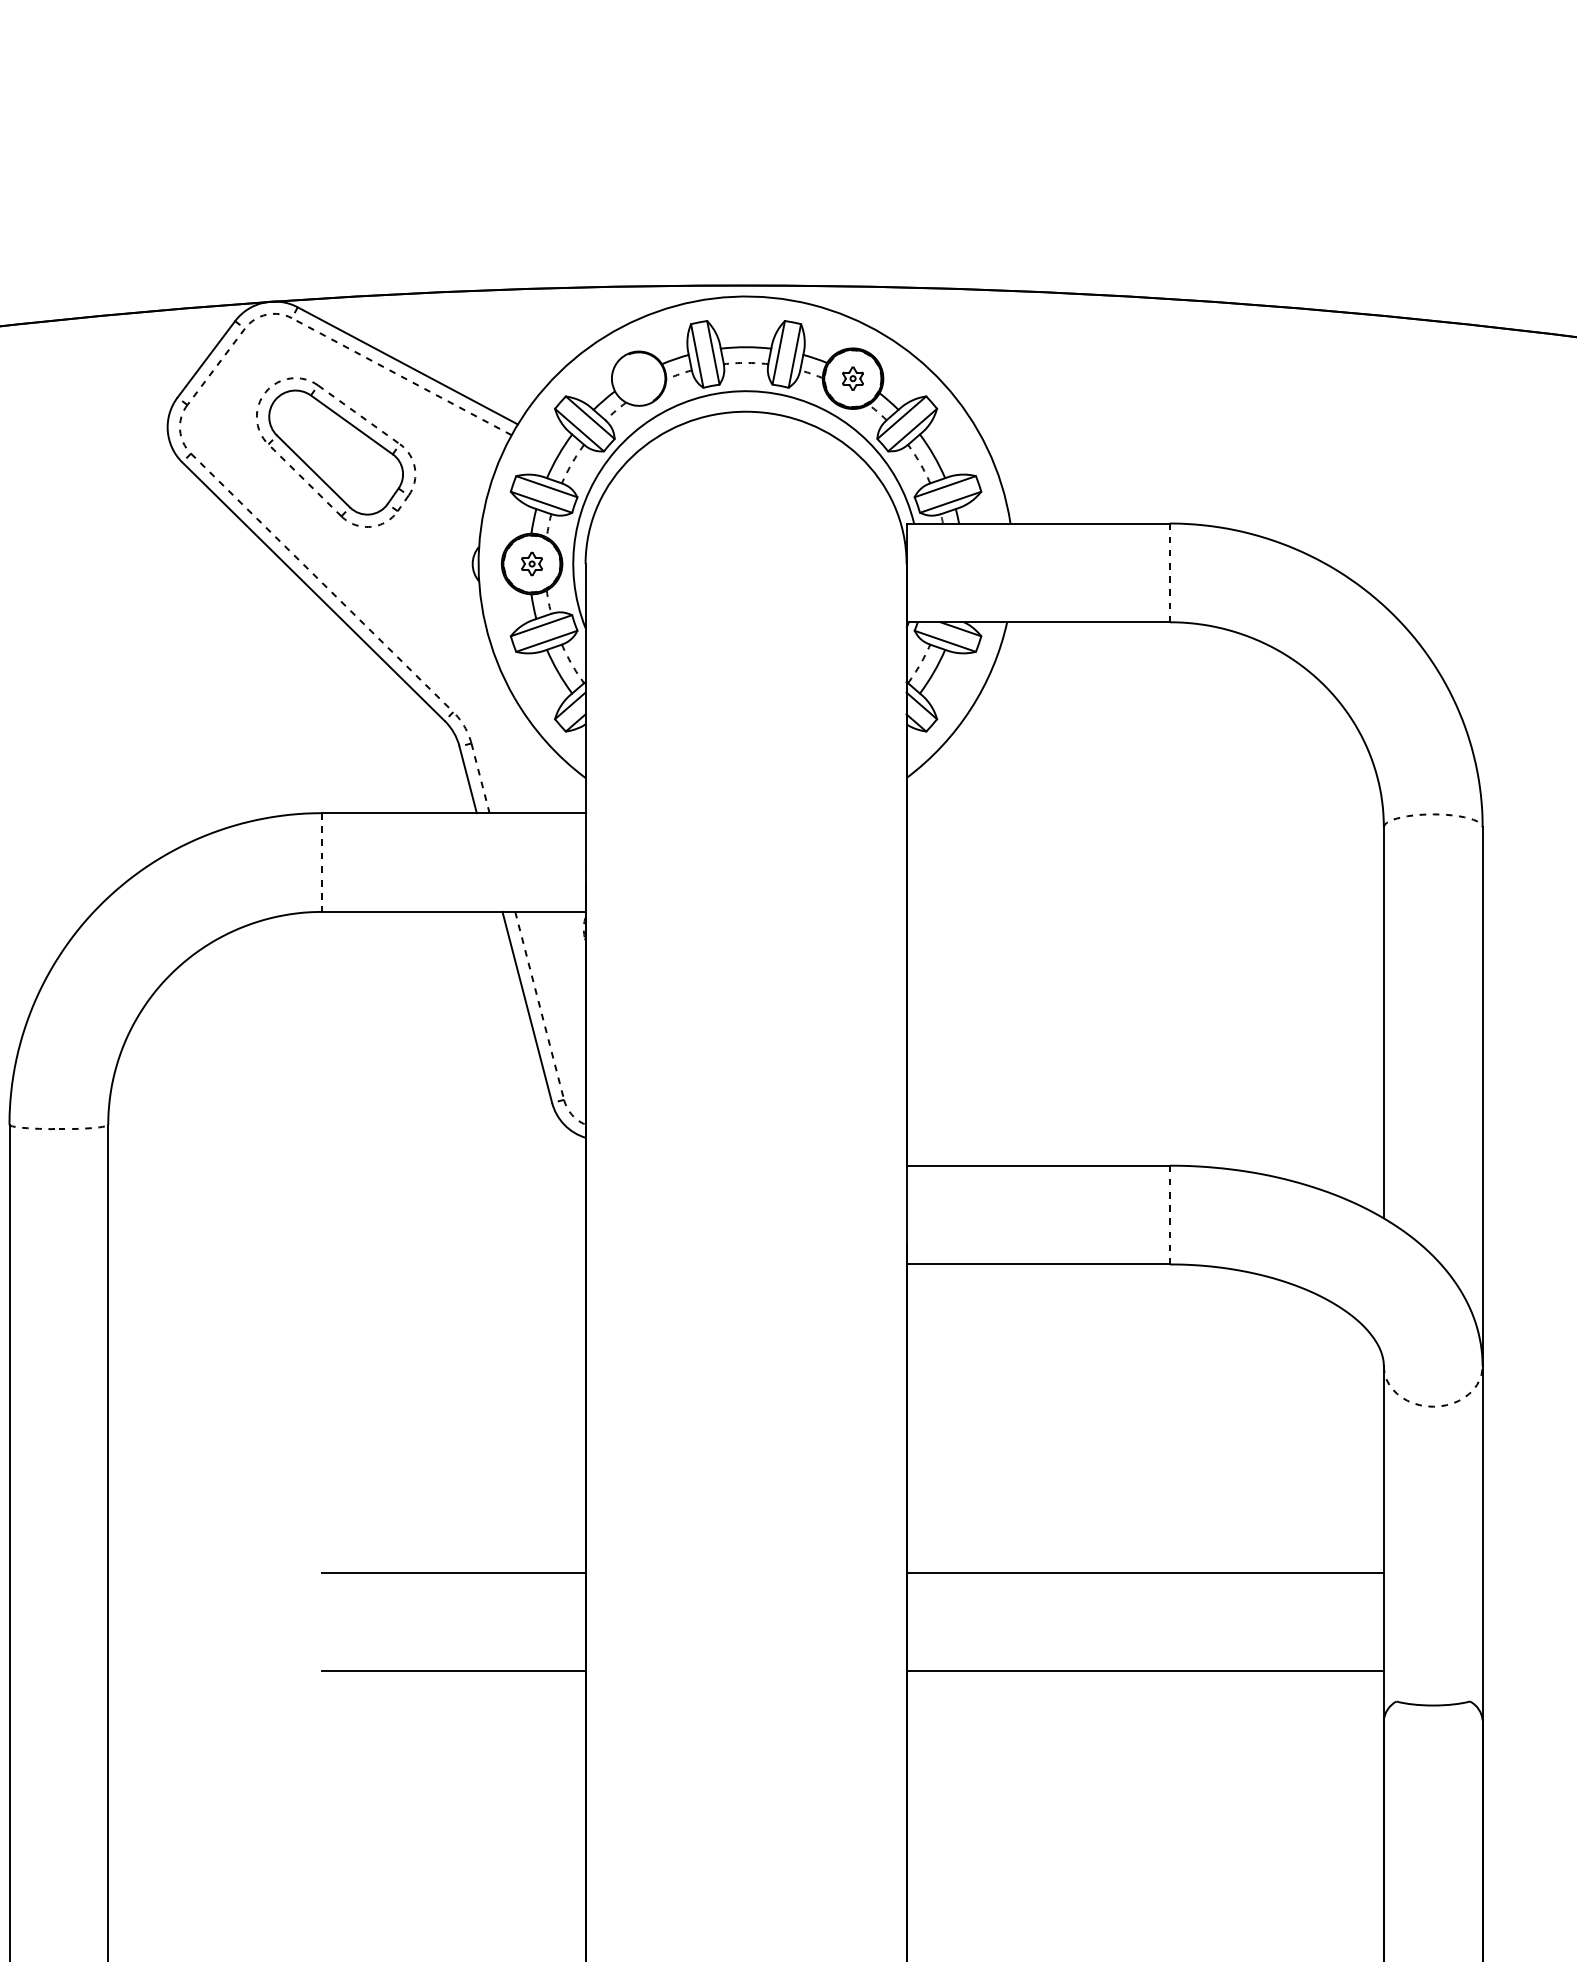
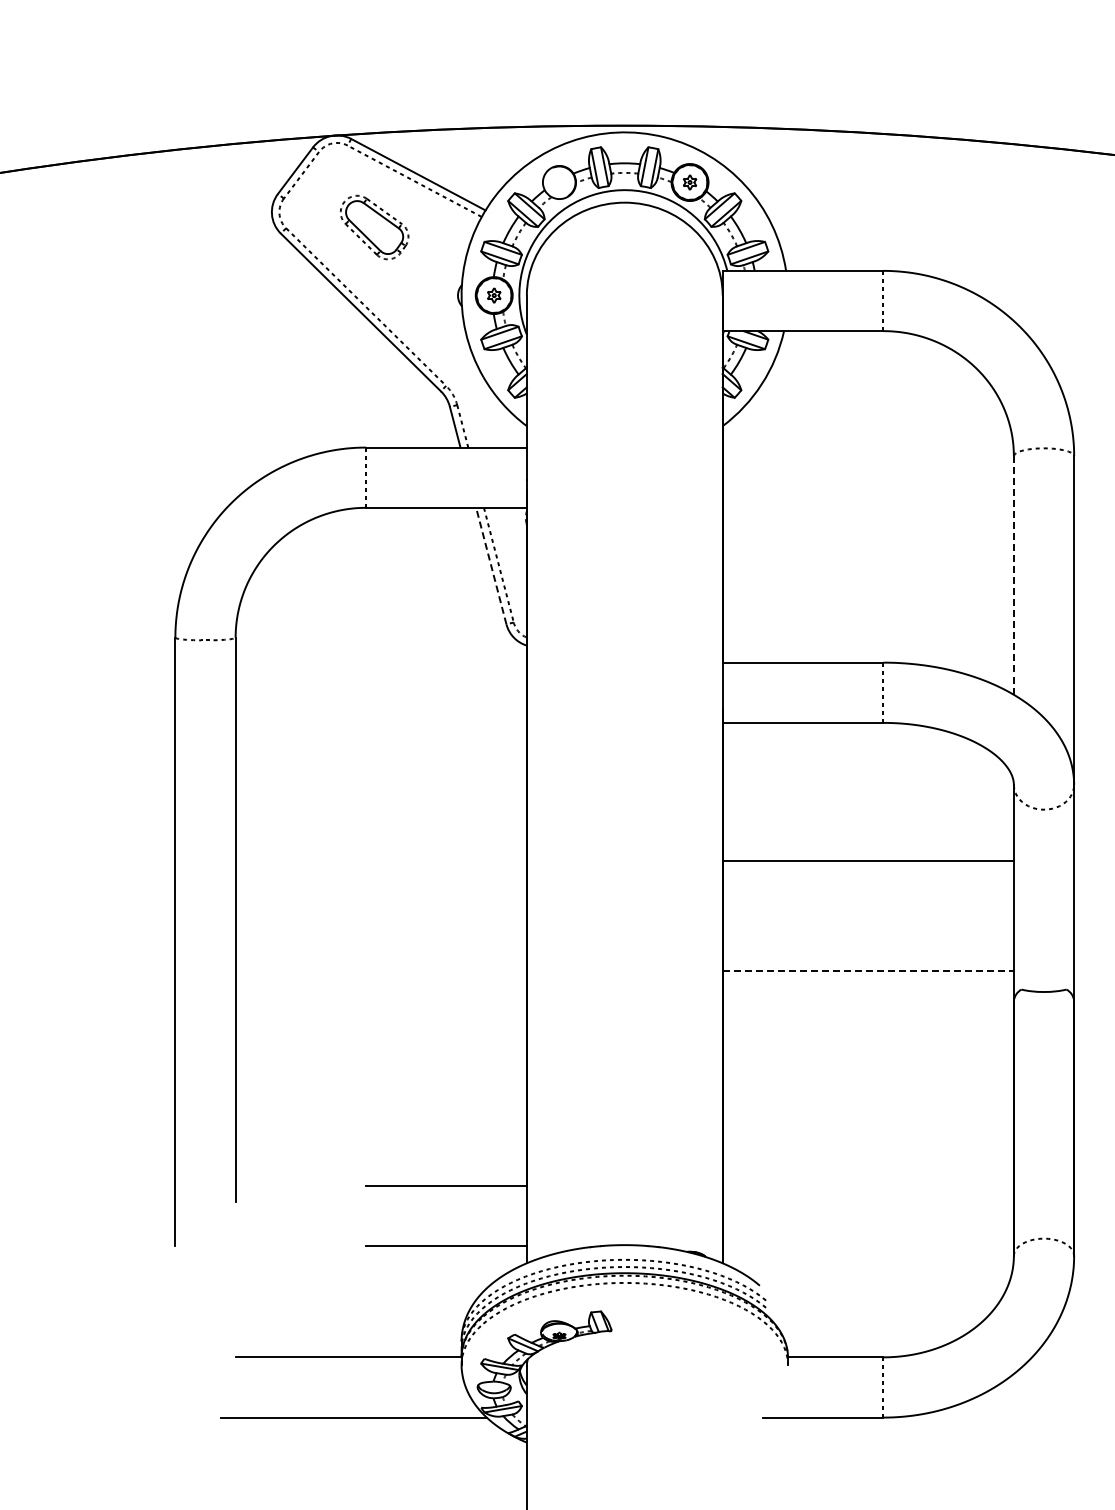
part: (335, 452) -> (374, 227), size x0.7
line: (527, 1006) -> (491, 565), solid -> dashed
line: (1383, 1024) -> (1013, 576), solid -> dashed
line: (453, 1571) -> (446, 910), removed
line: (1143, 1571) -> (867, 860), moved
line: (453, 1671) -> (446, 971), removed
line: (1145, 1671) -> (868, 971), solid -> dashed

